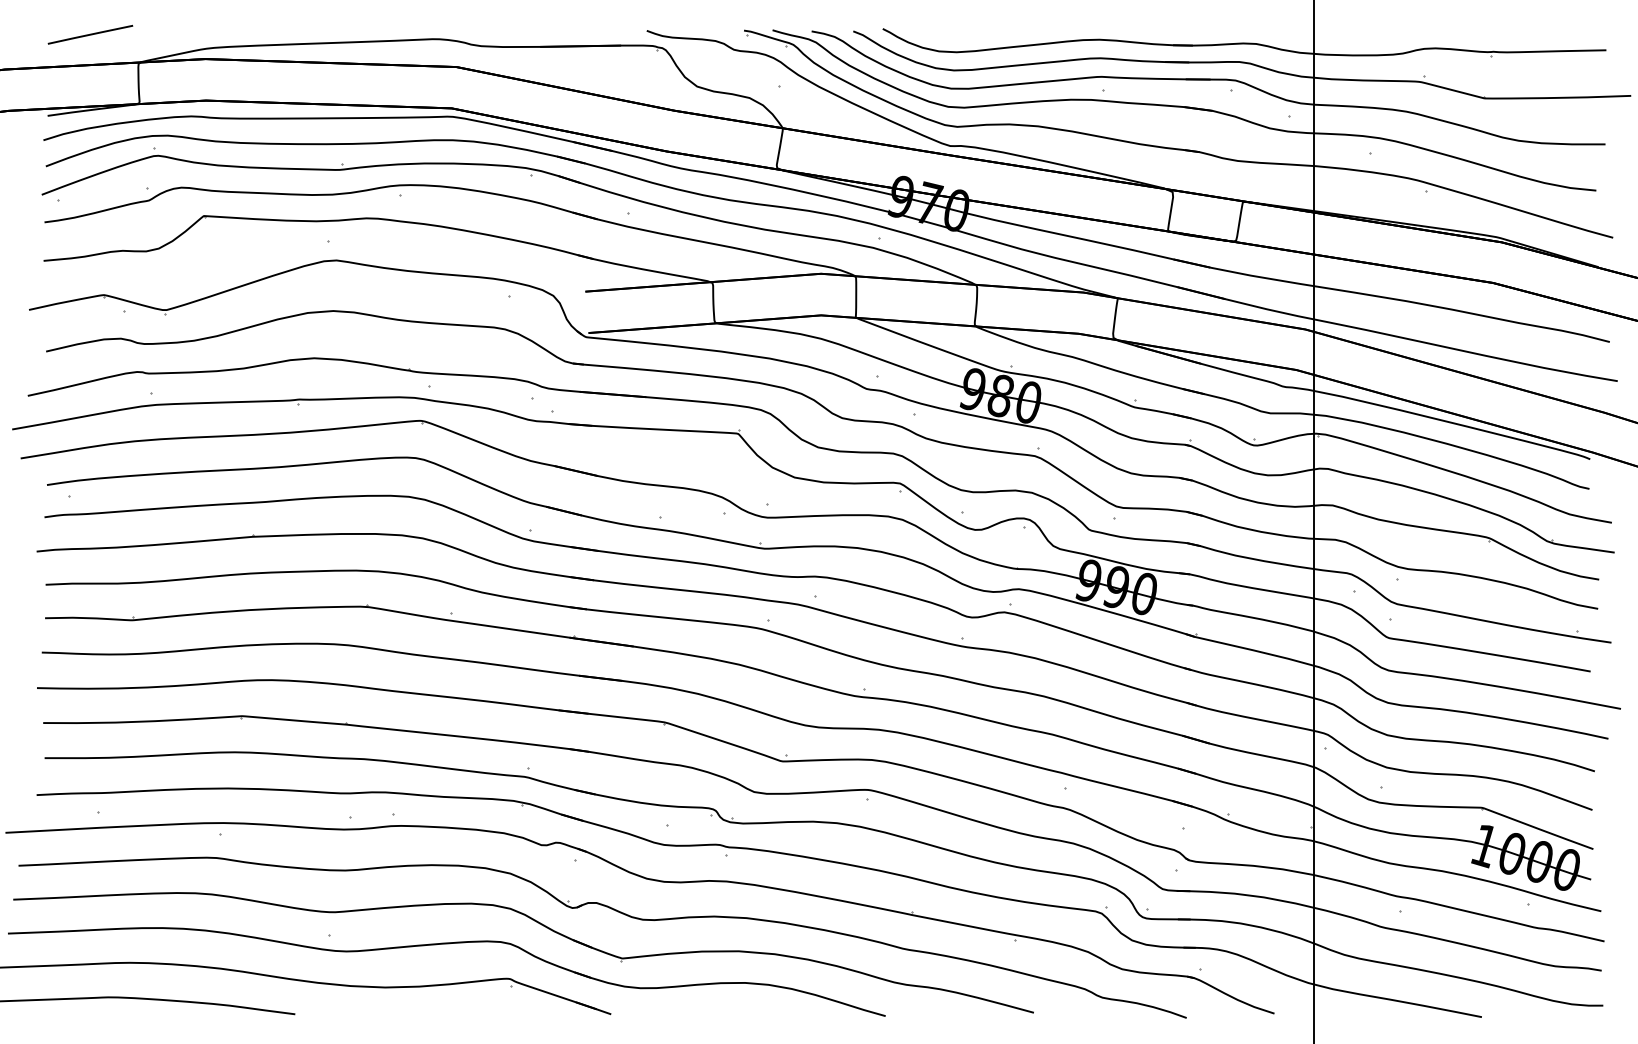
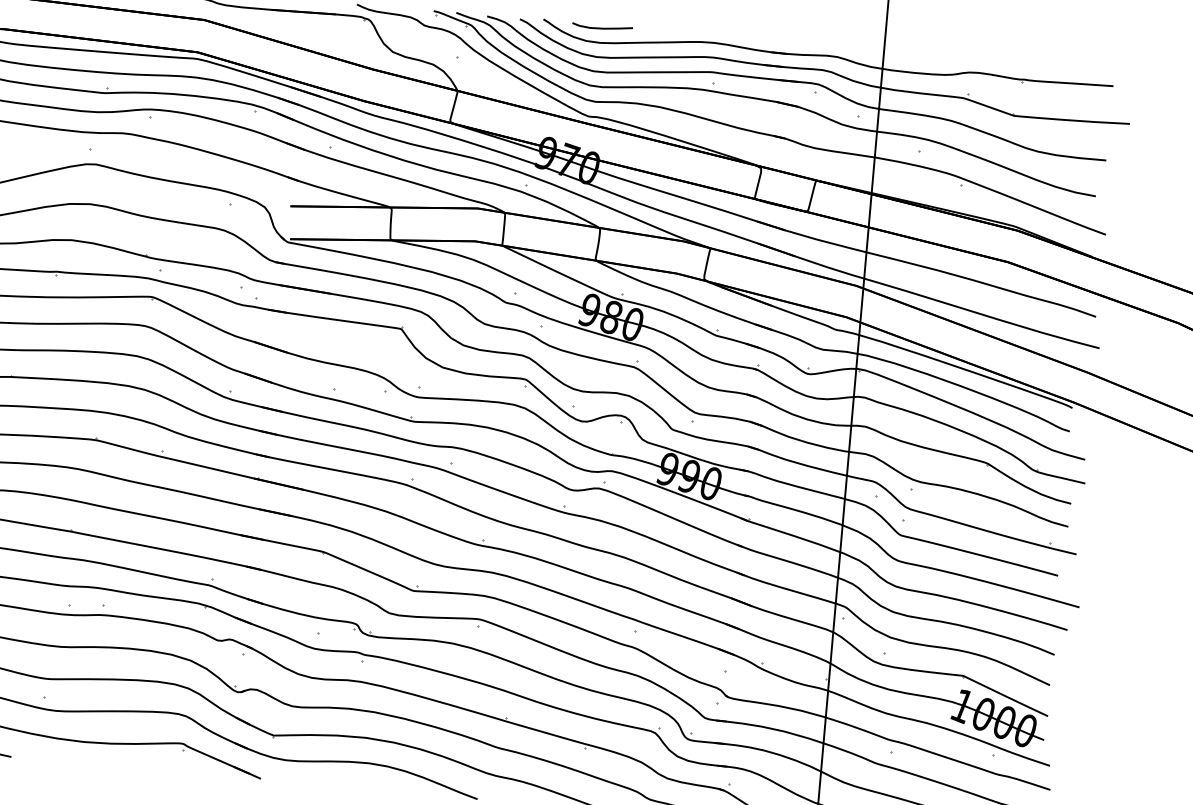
curve: (957, 33) -> (602, 28), added

